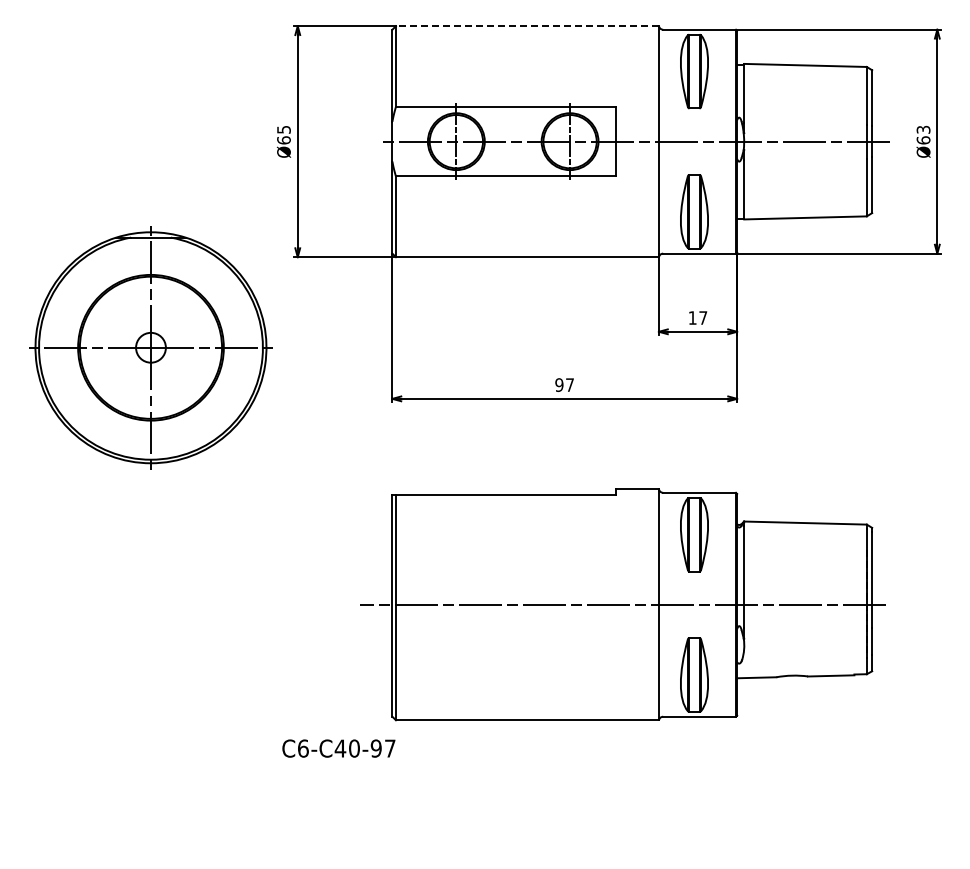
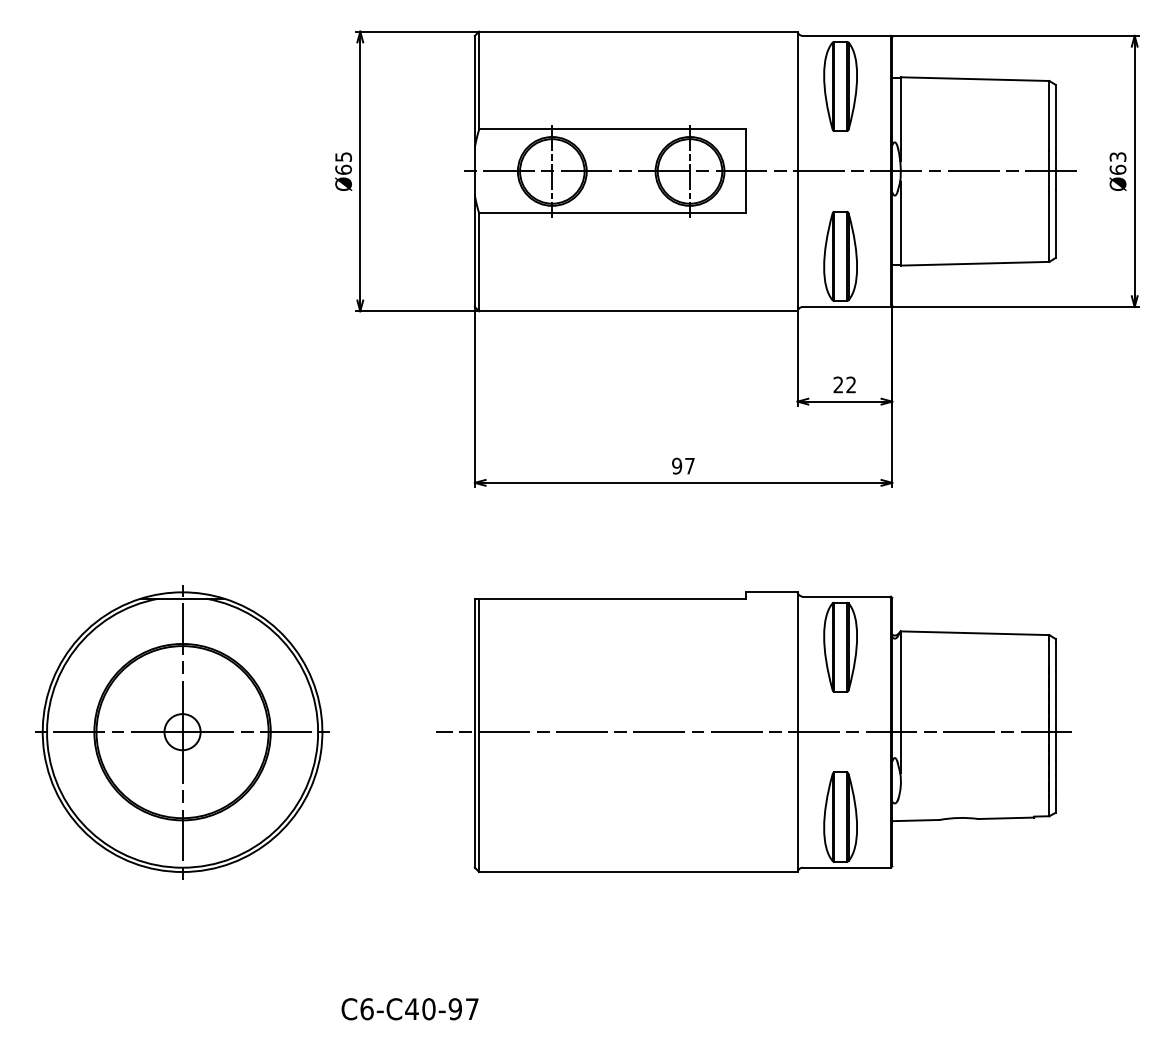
line: (527, 26) -> (638, 31), dashed -> solid
text: (697, 317) -> (844, 384), 17 -> 22
part: (150, 347) -> (181, 731), moved
text: (338, 748) -> (409, 1009), moved

